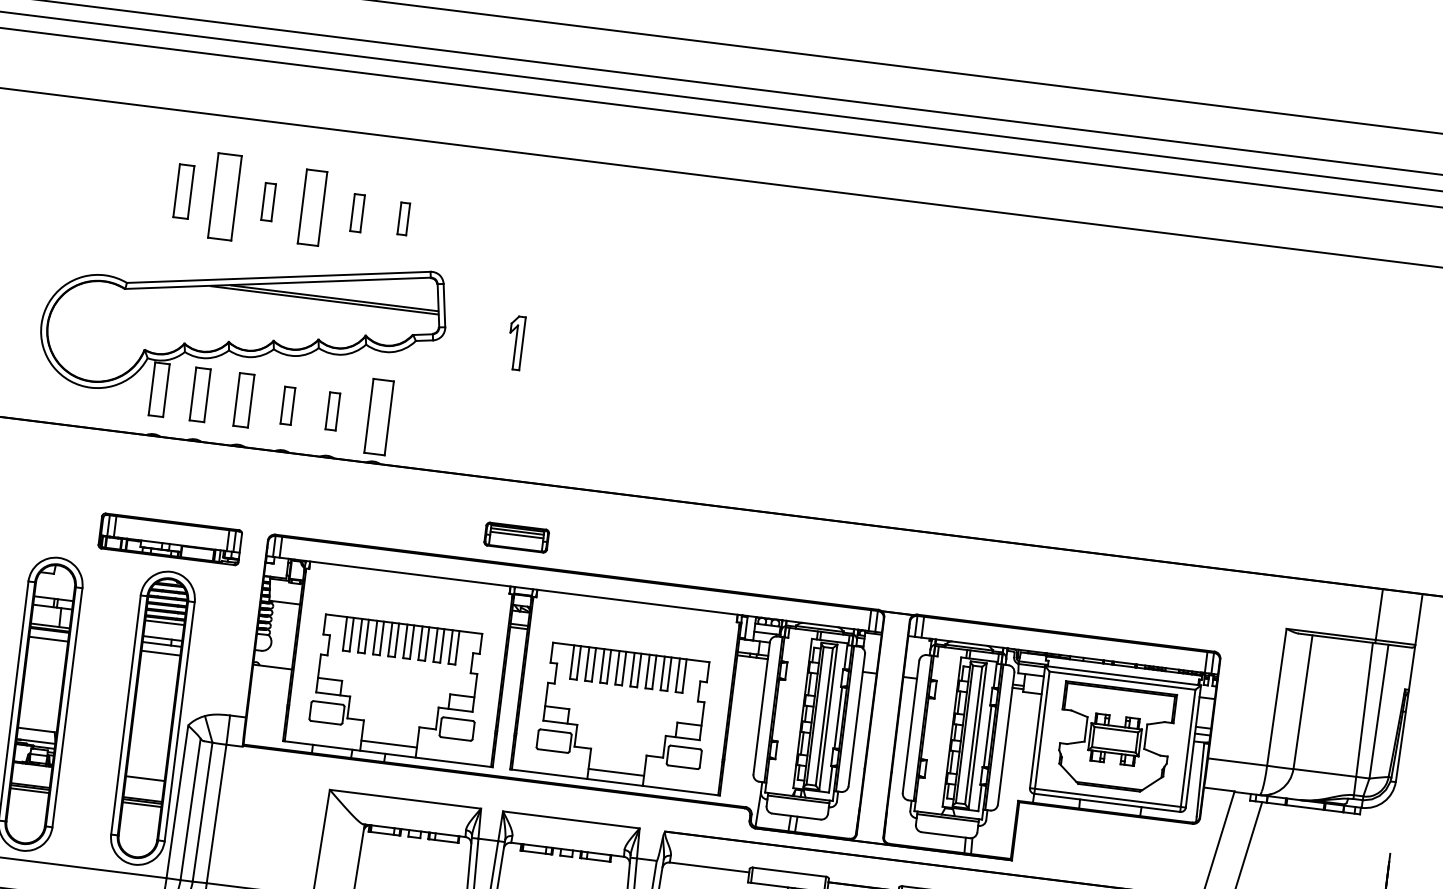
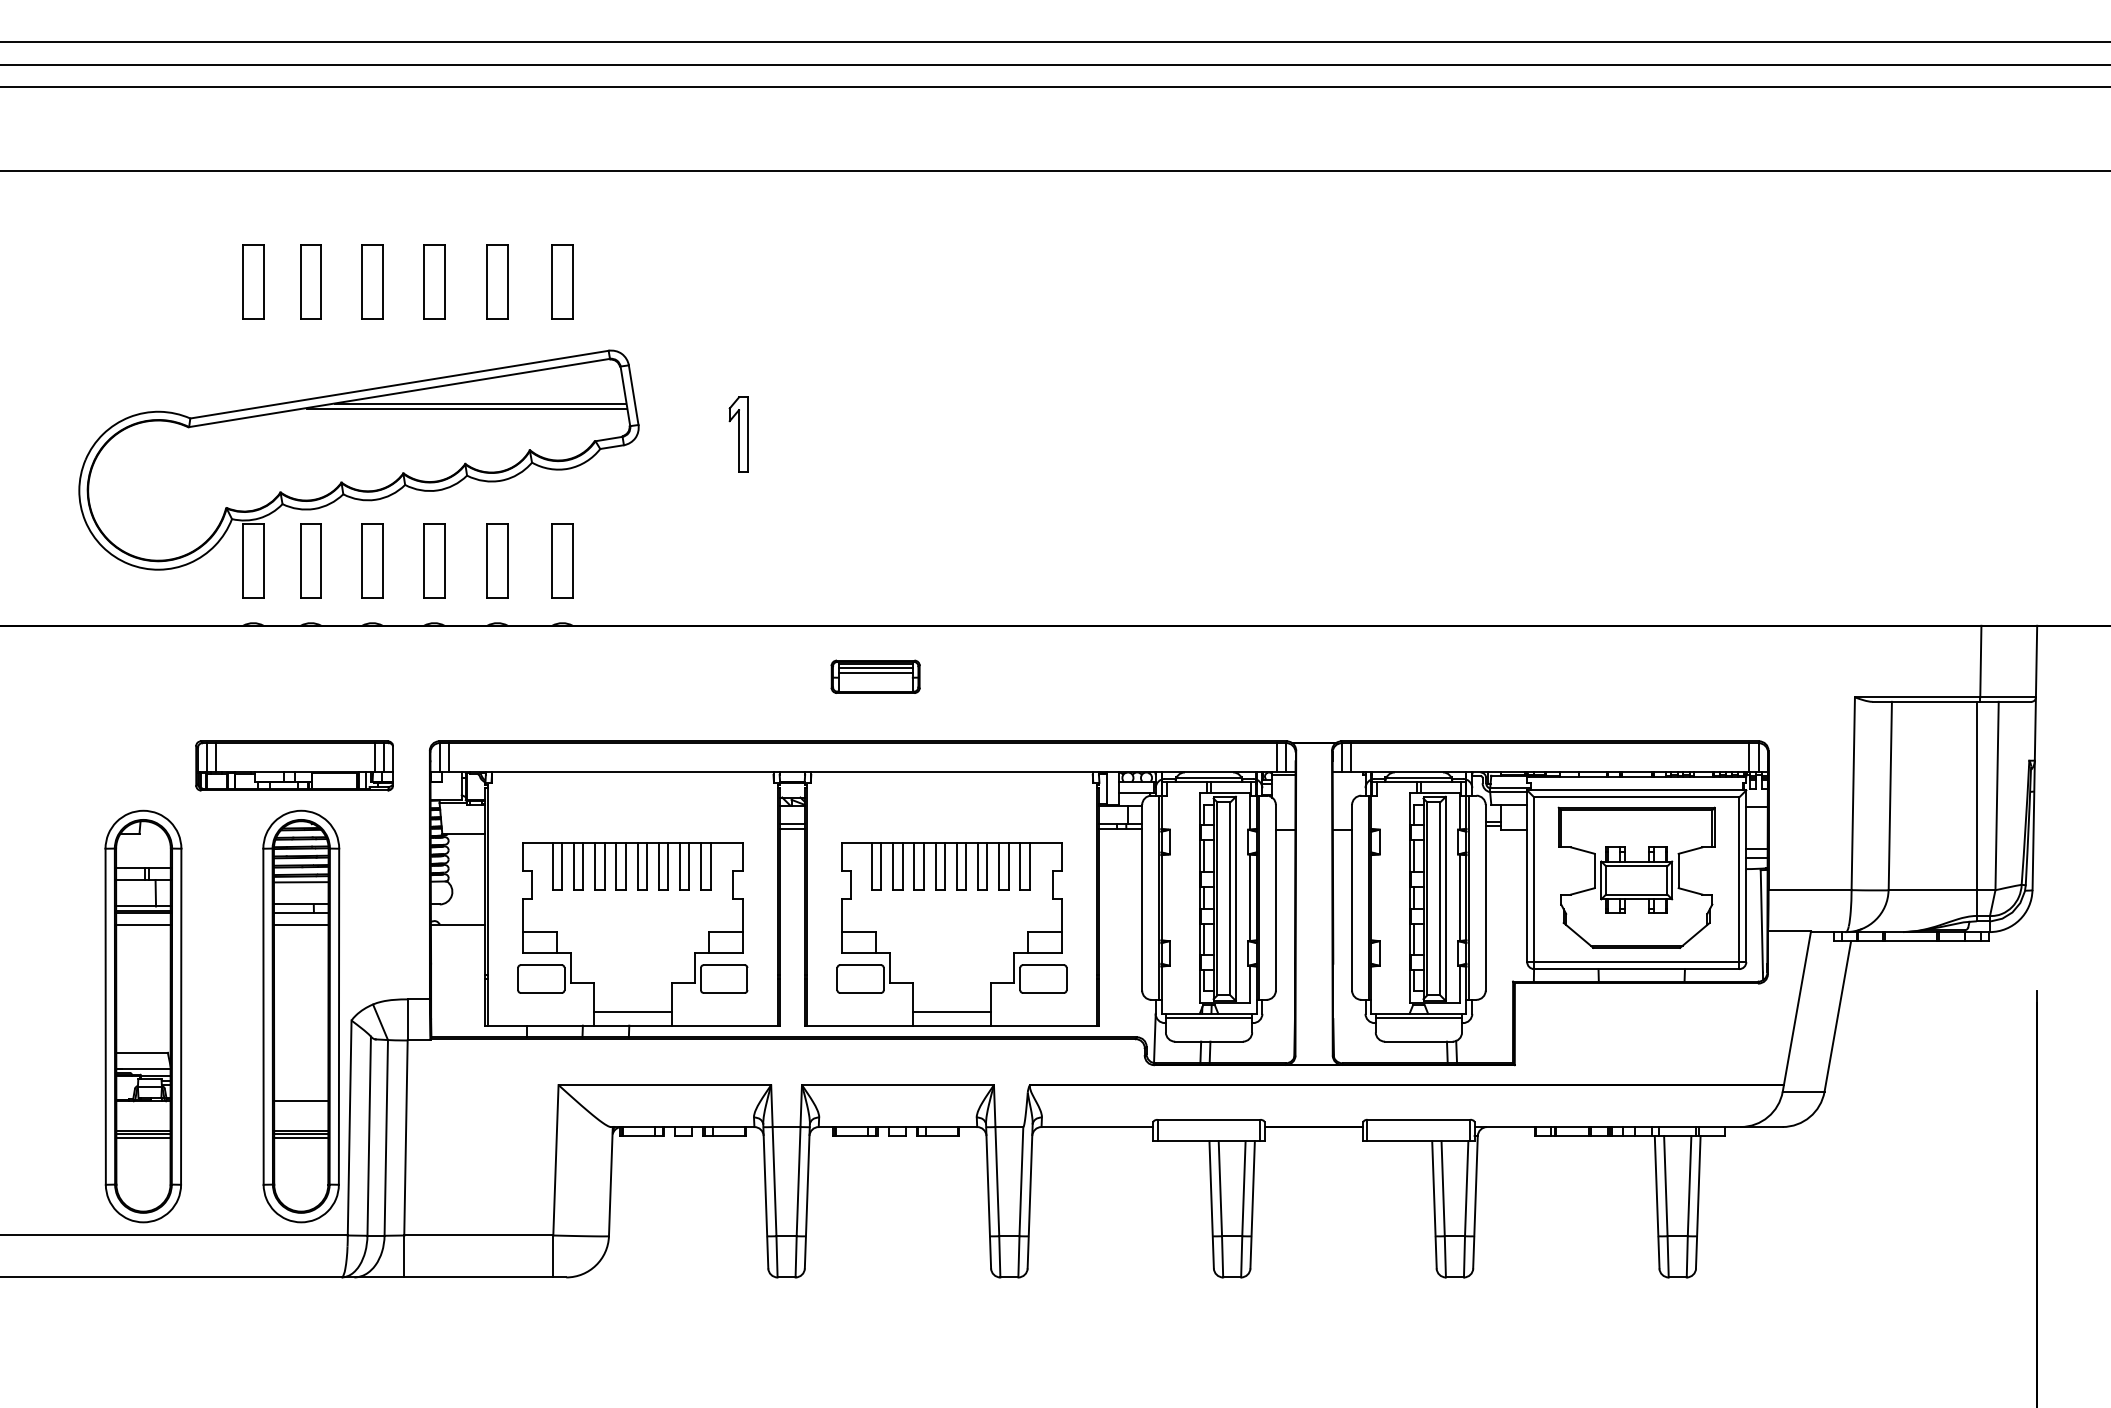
part: (224, 196) -> (310, 281), size x0.62
part: (268, 201) -> (372, 281), size x1.43
part: (312, 207) -> (434, 281), size x0.71
part: (357, 212) -> (497, 281), size x1.43
part: (403, 218) -> (562, 281), size x1.67
part: (288, 405) -> (434, 560), size x1.43
part: (332, 411) -> (497, 560), size x1.43
part: (379, 416) -> (562, 560), size x0.71
part: (516, 537) -> (875, 676), moved

